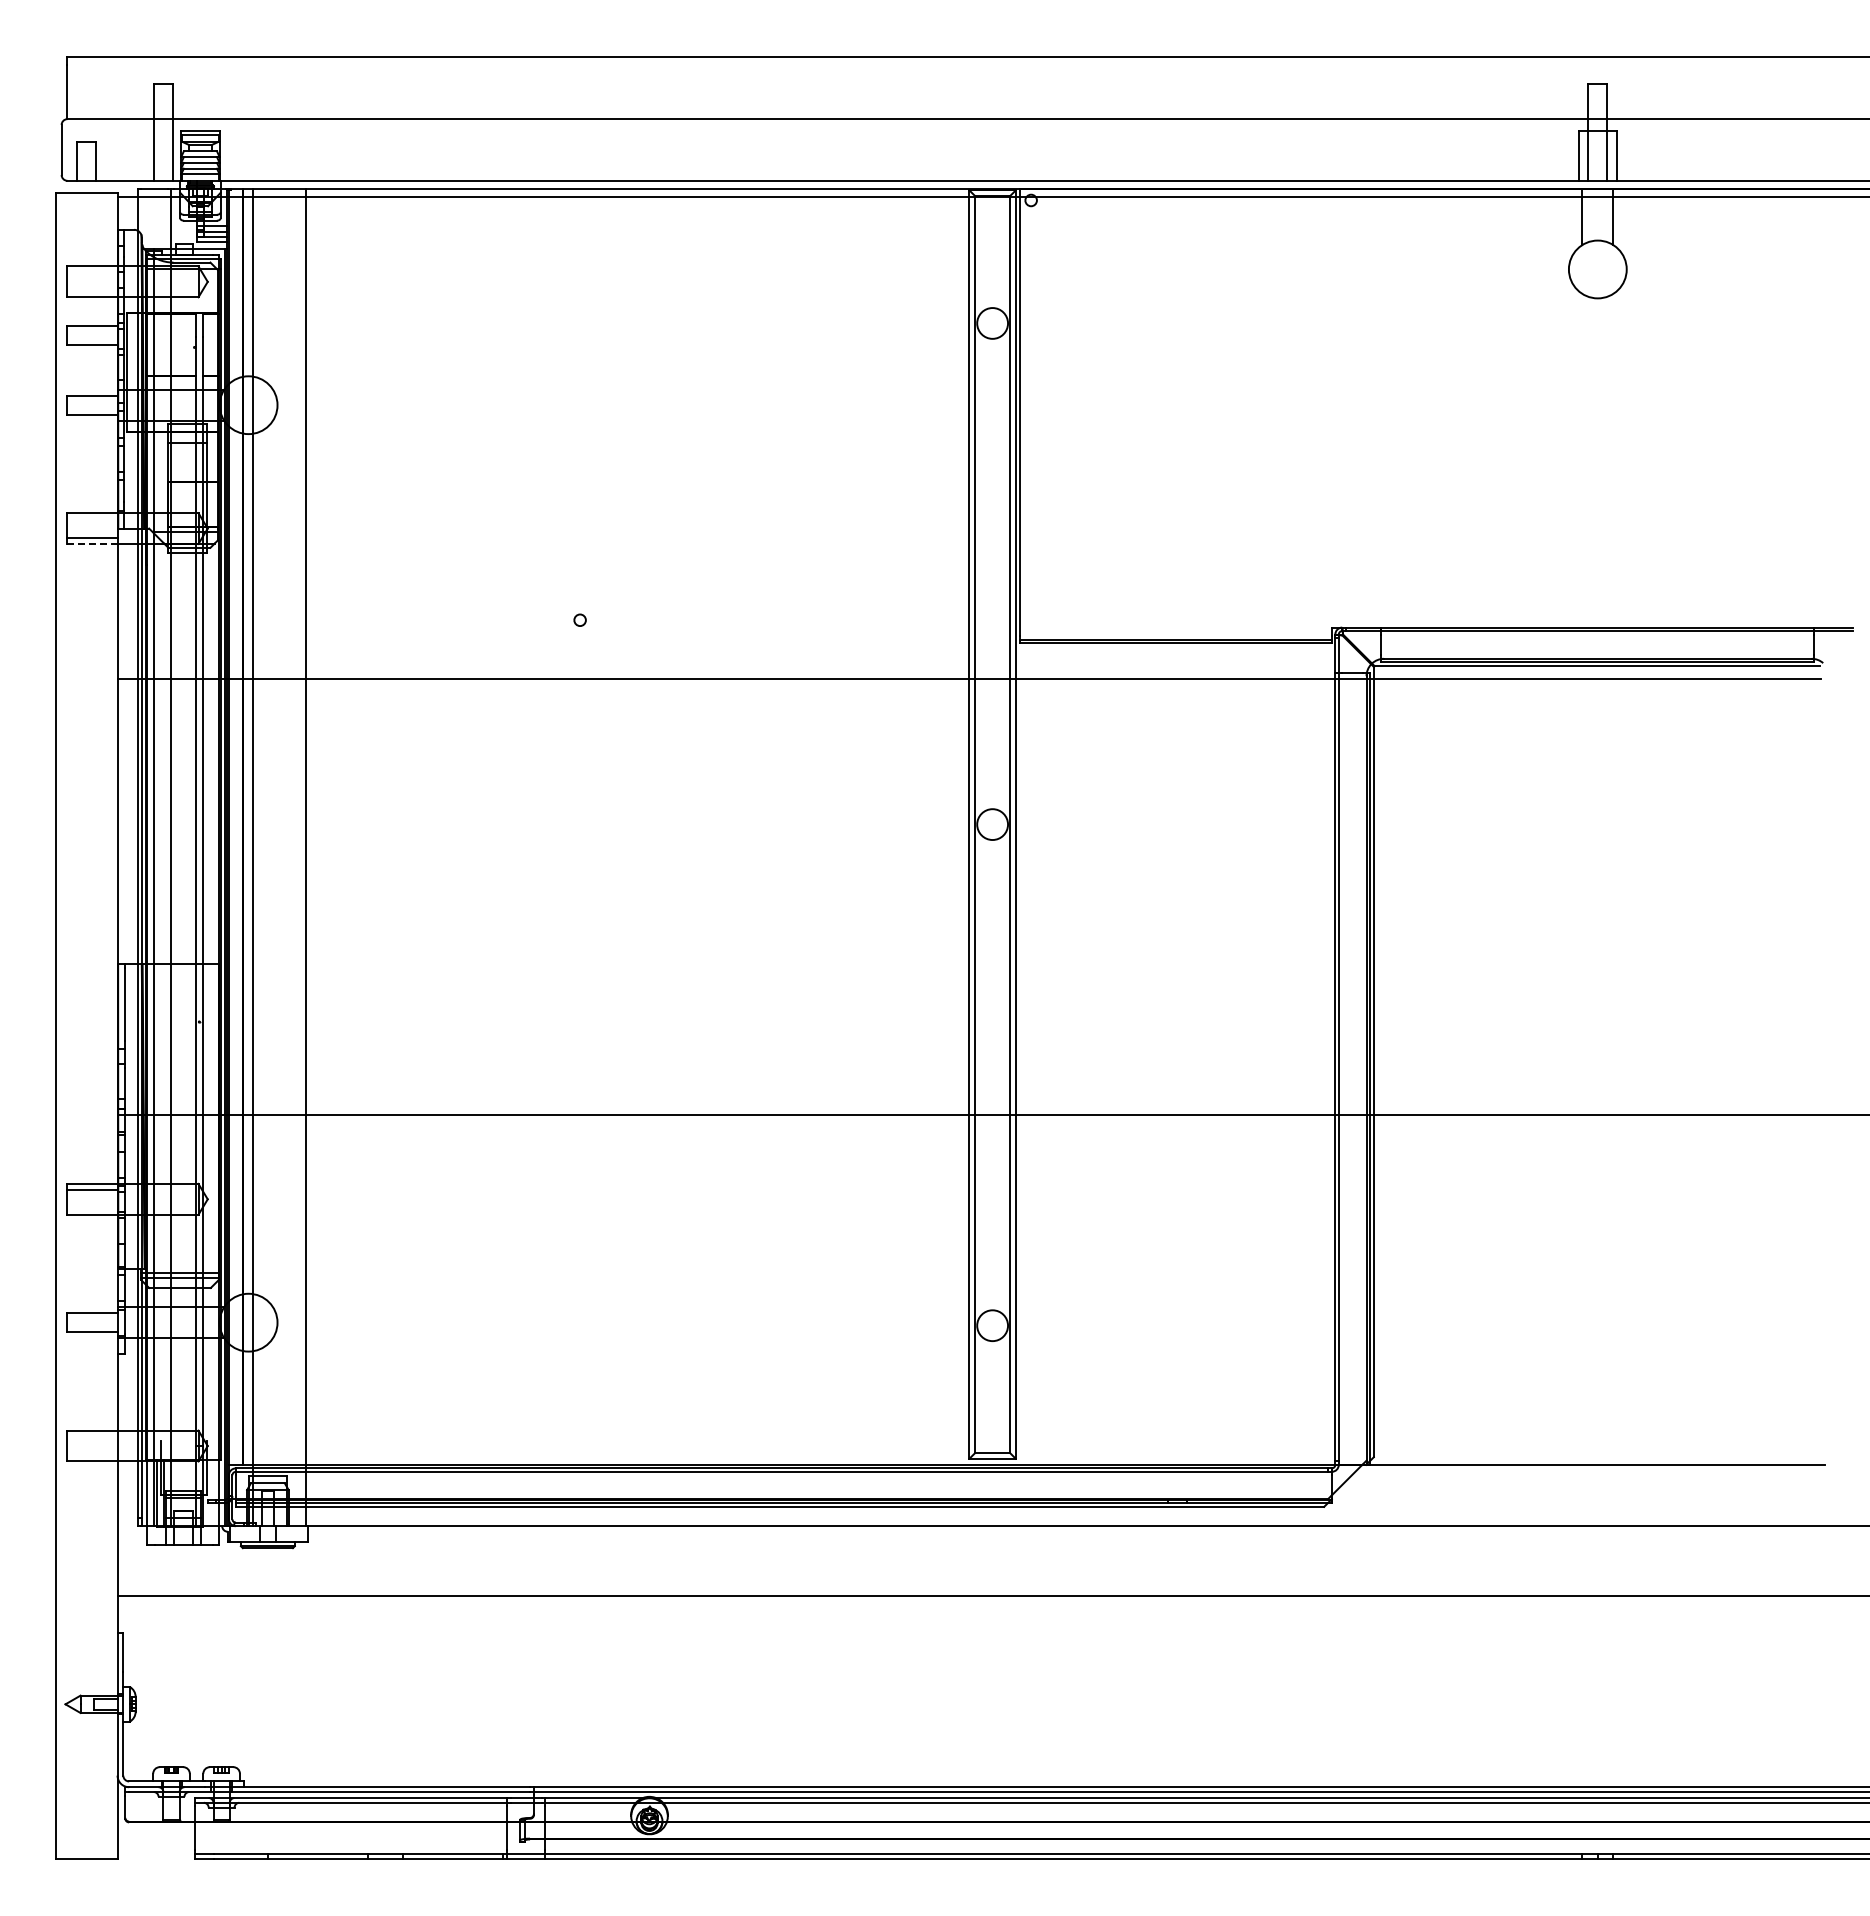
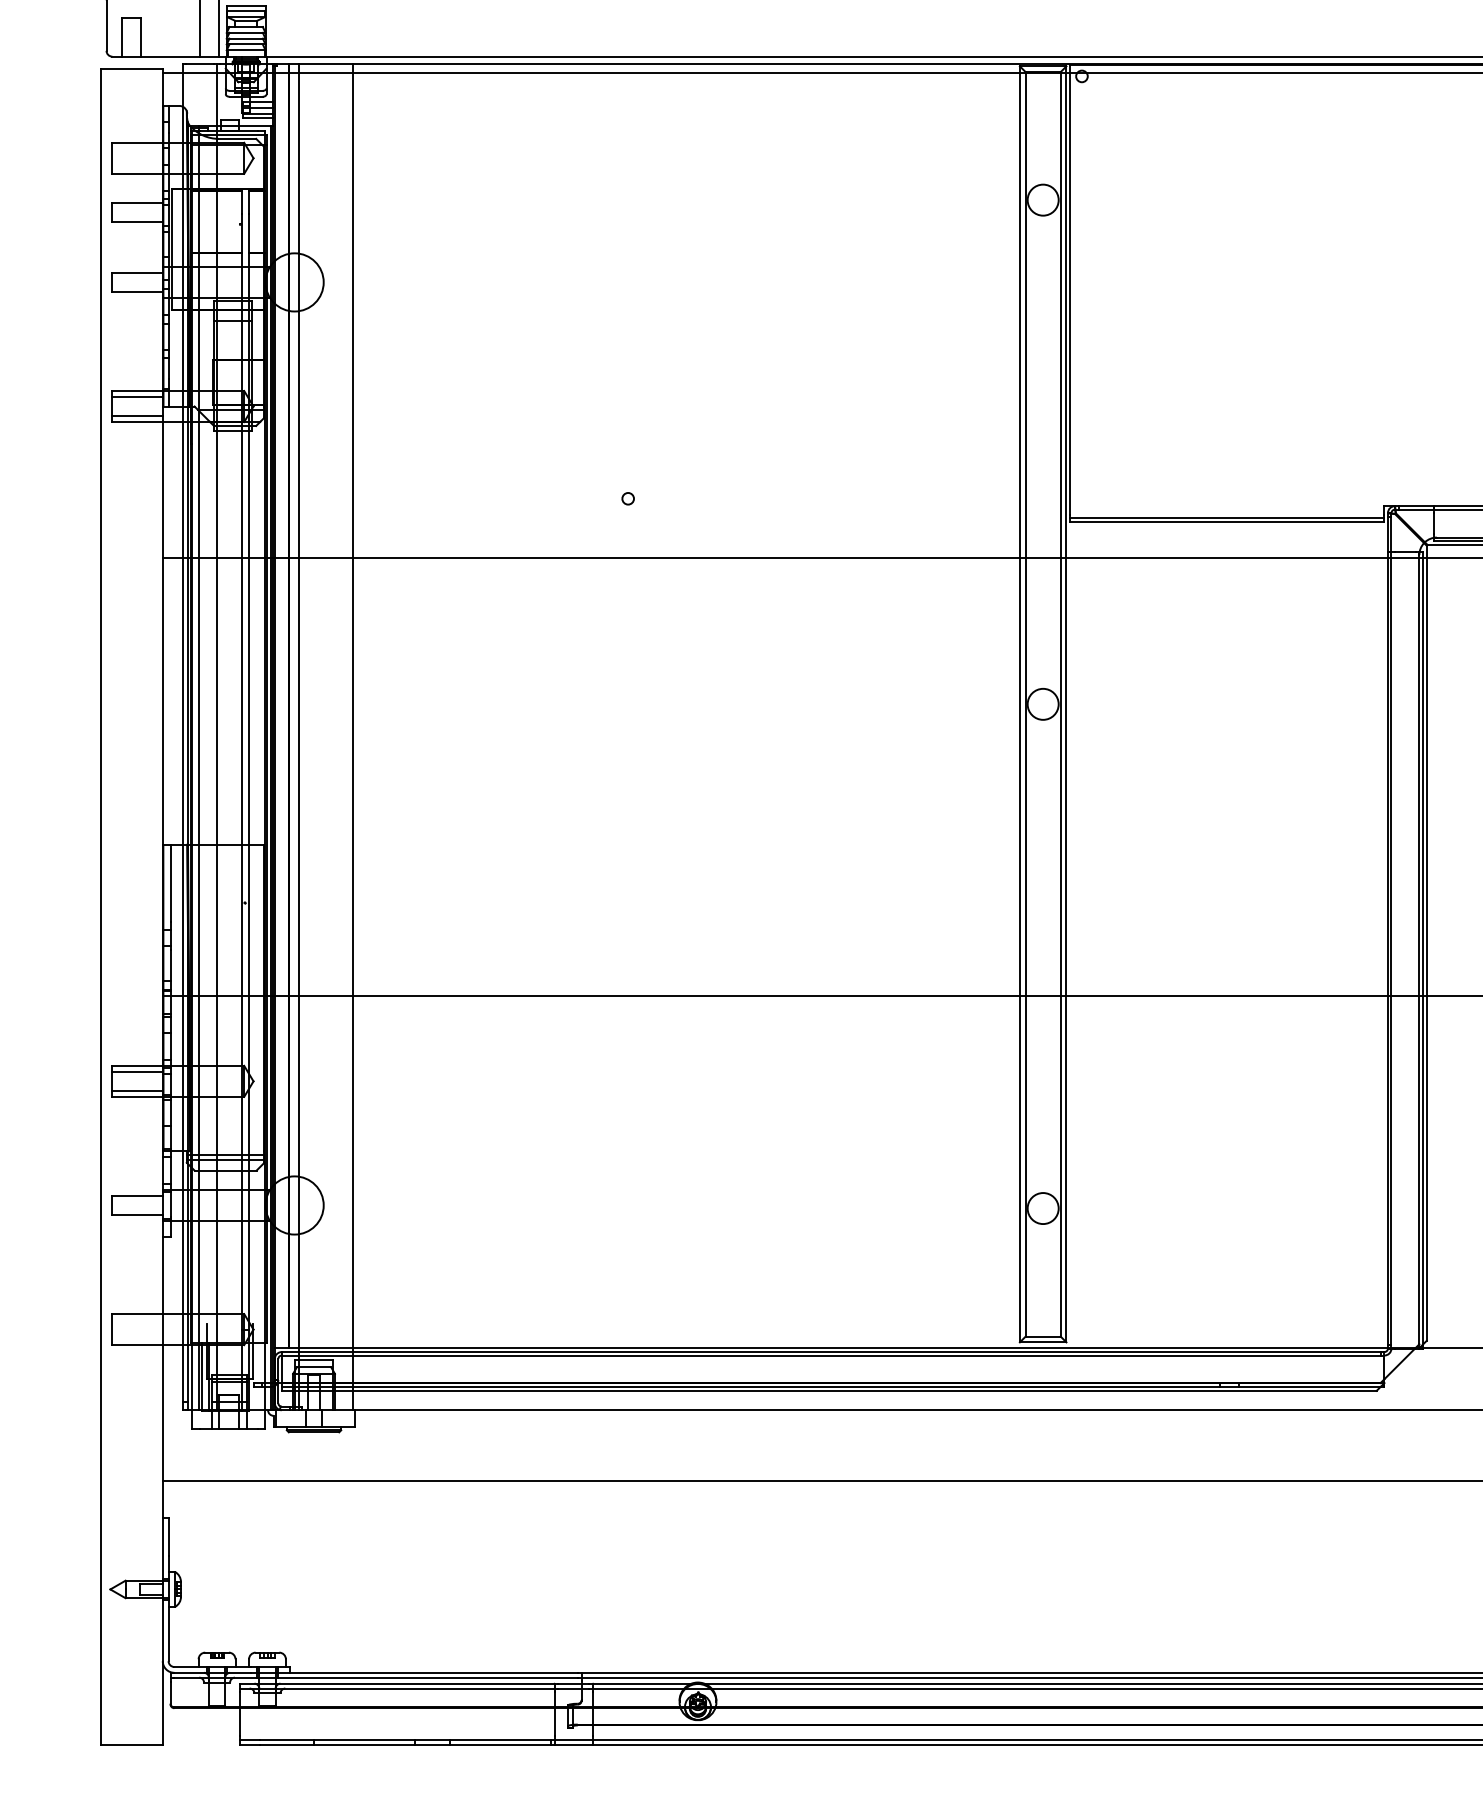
line: (92, 518) -> (137, 396), added
line: (92, 544) -> (137, 422), dashed -> solid
line: (92, 1208) -> (137, 1090), added

